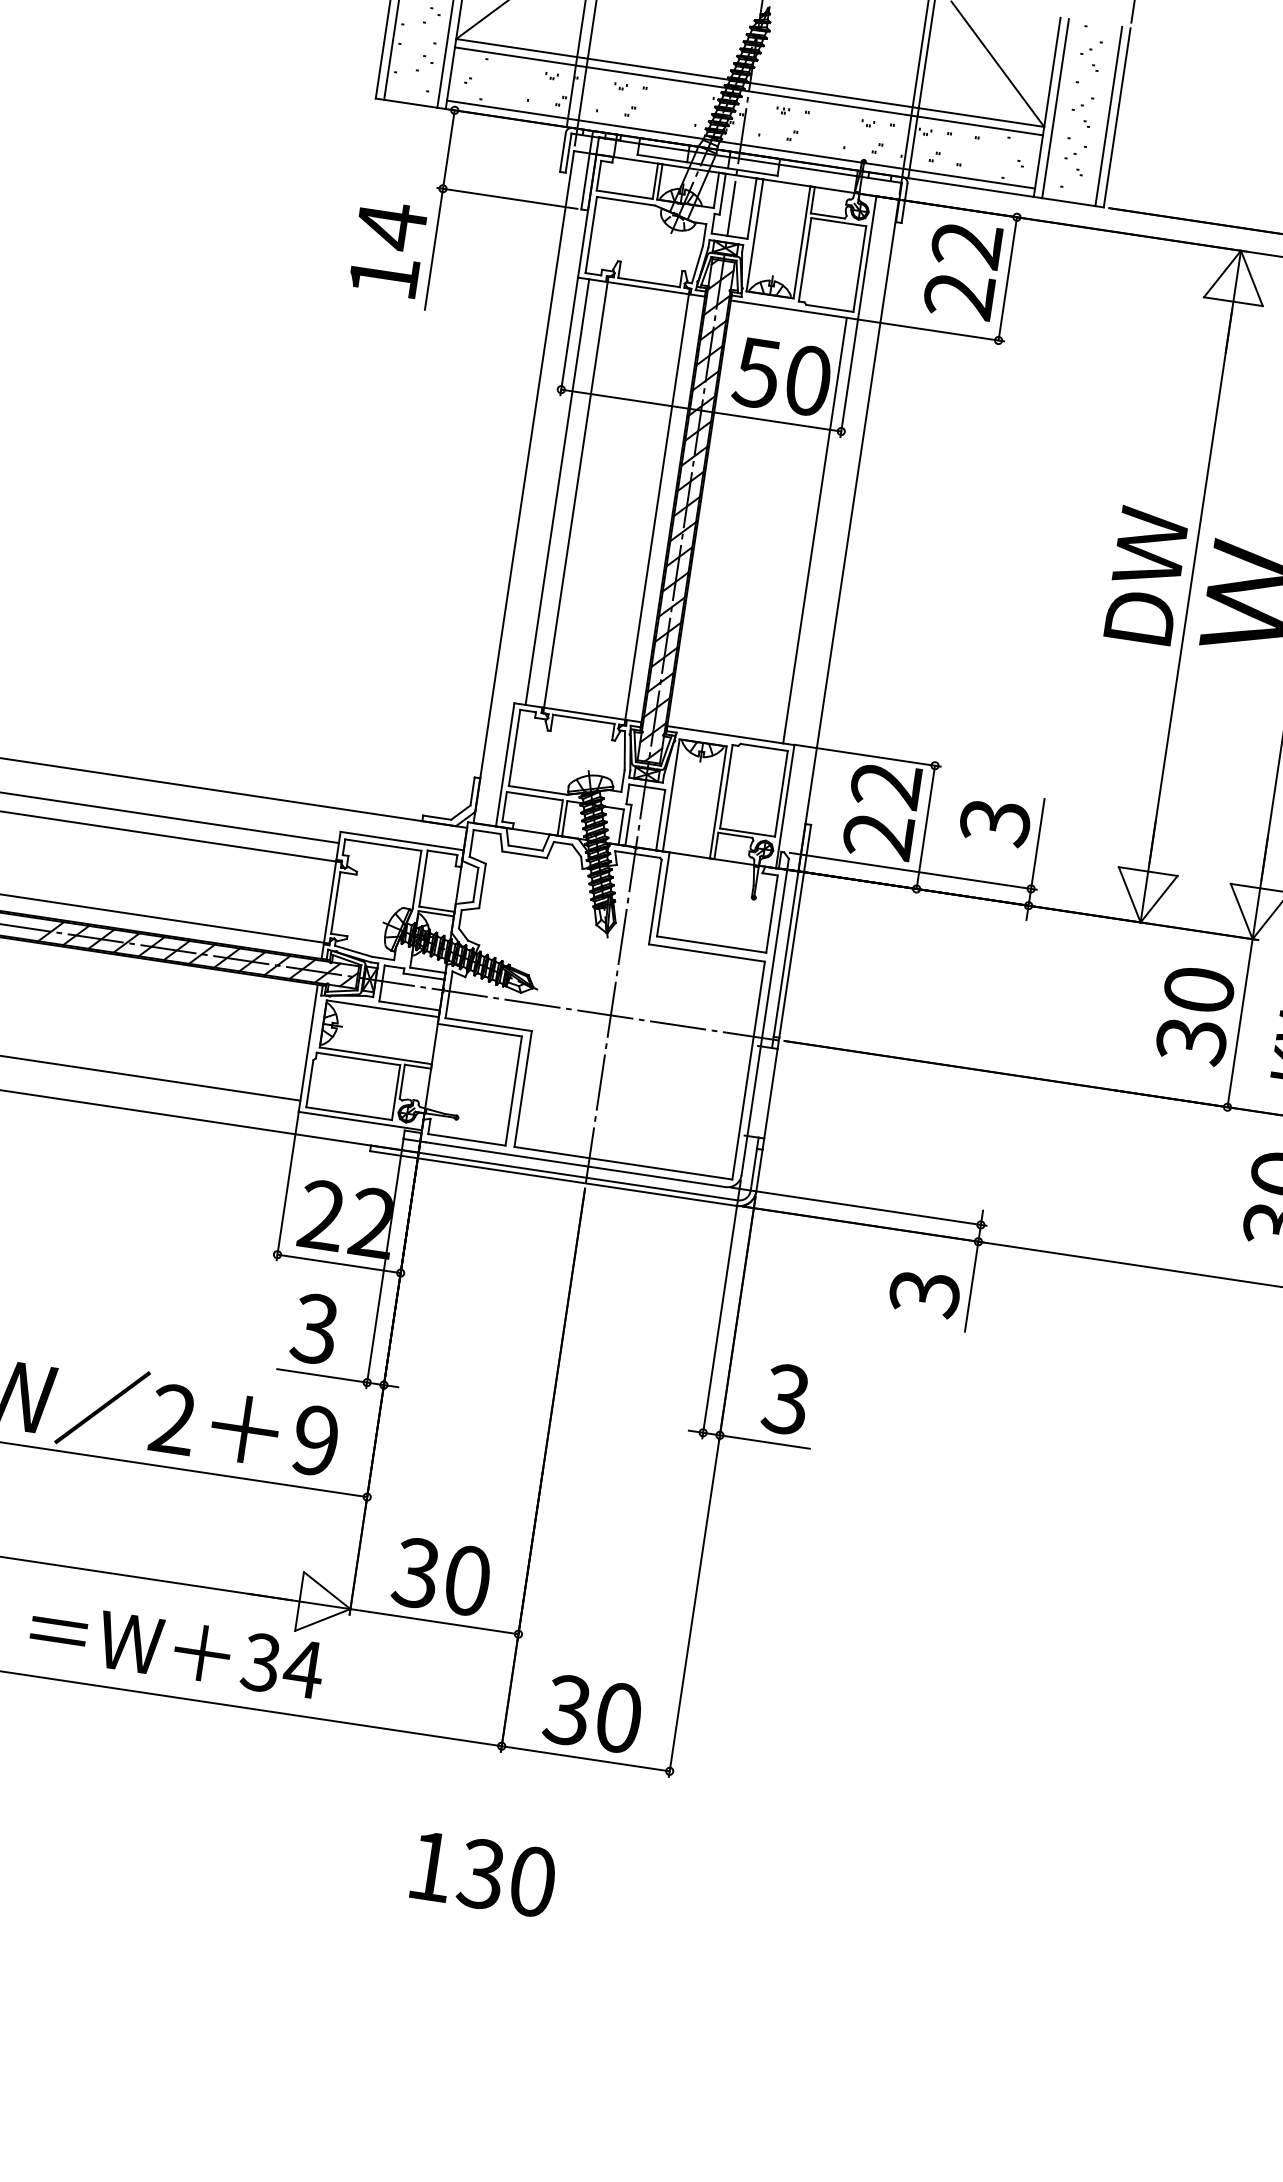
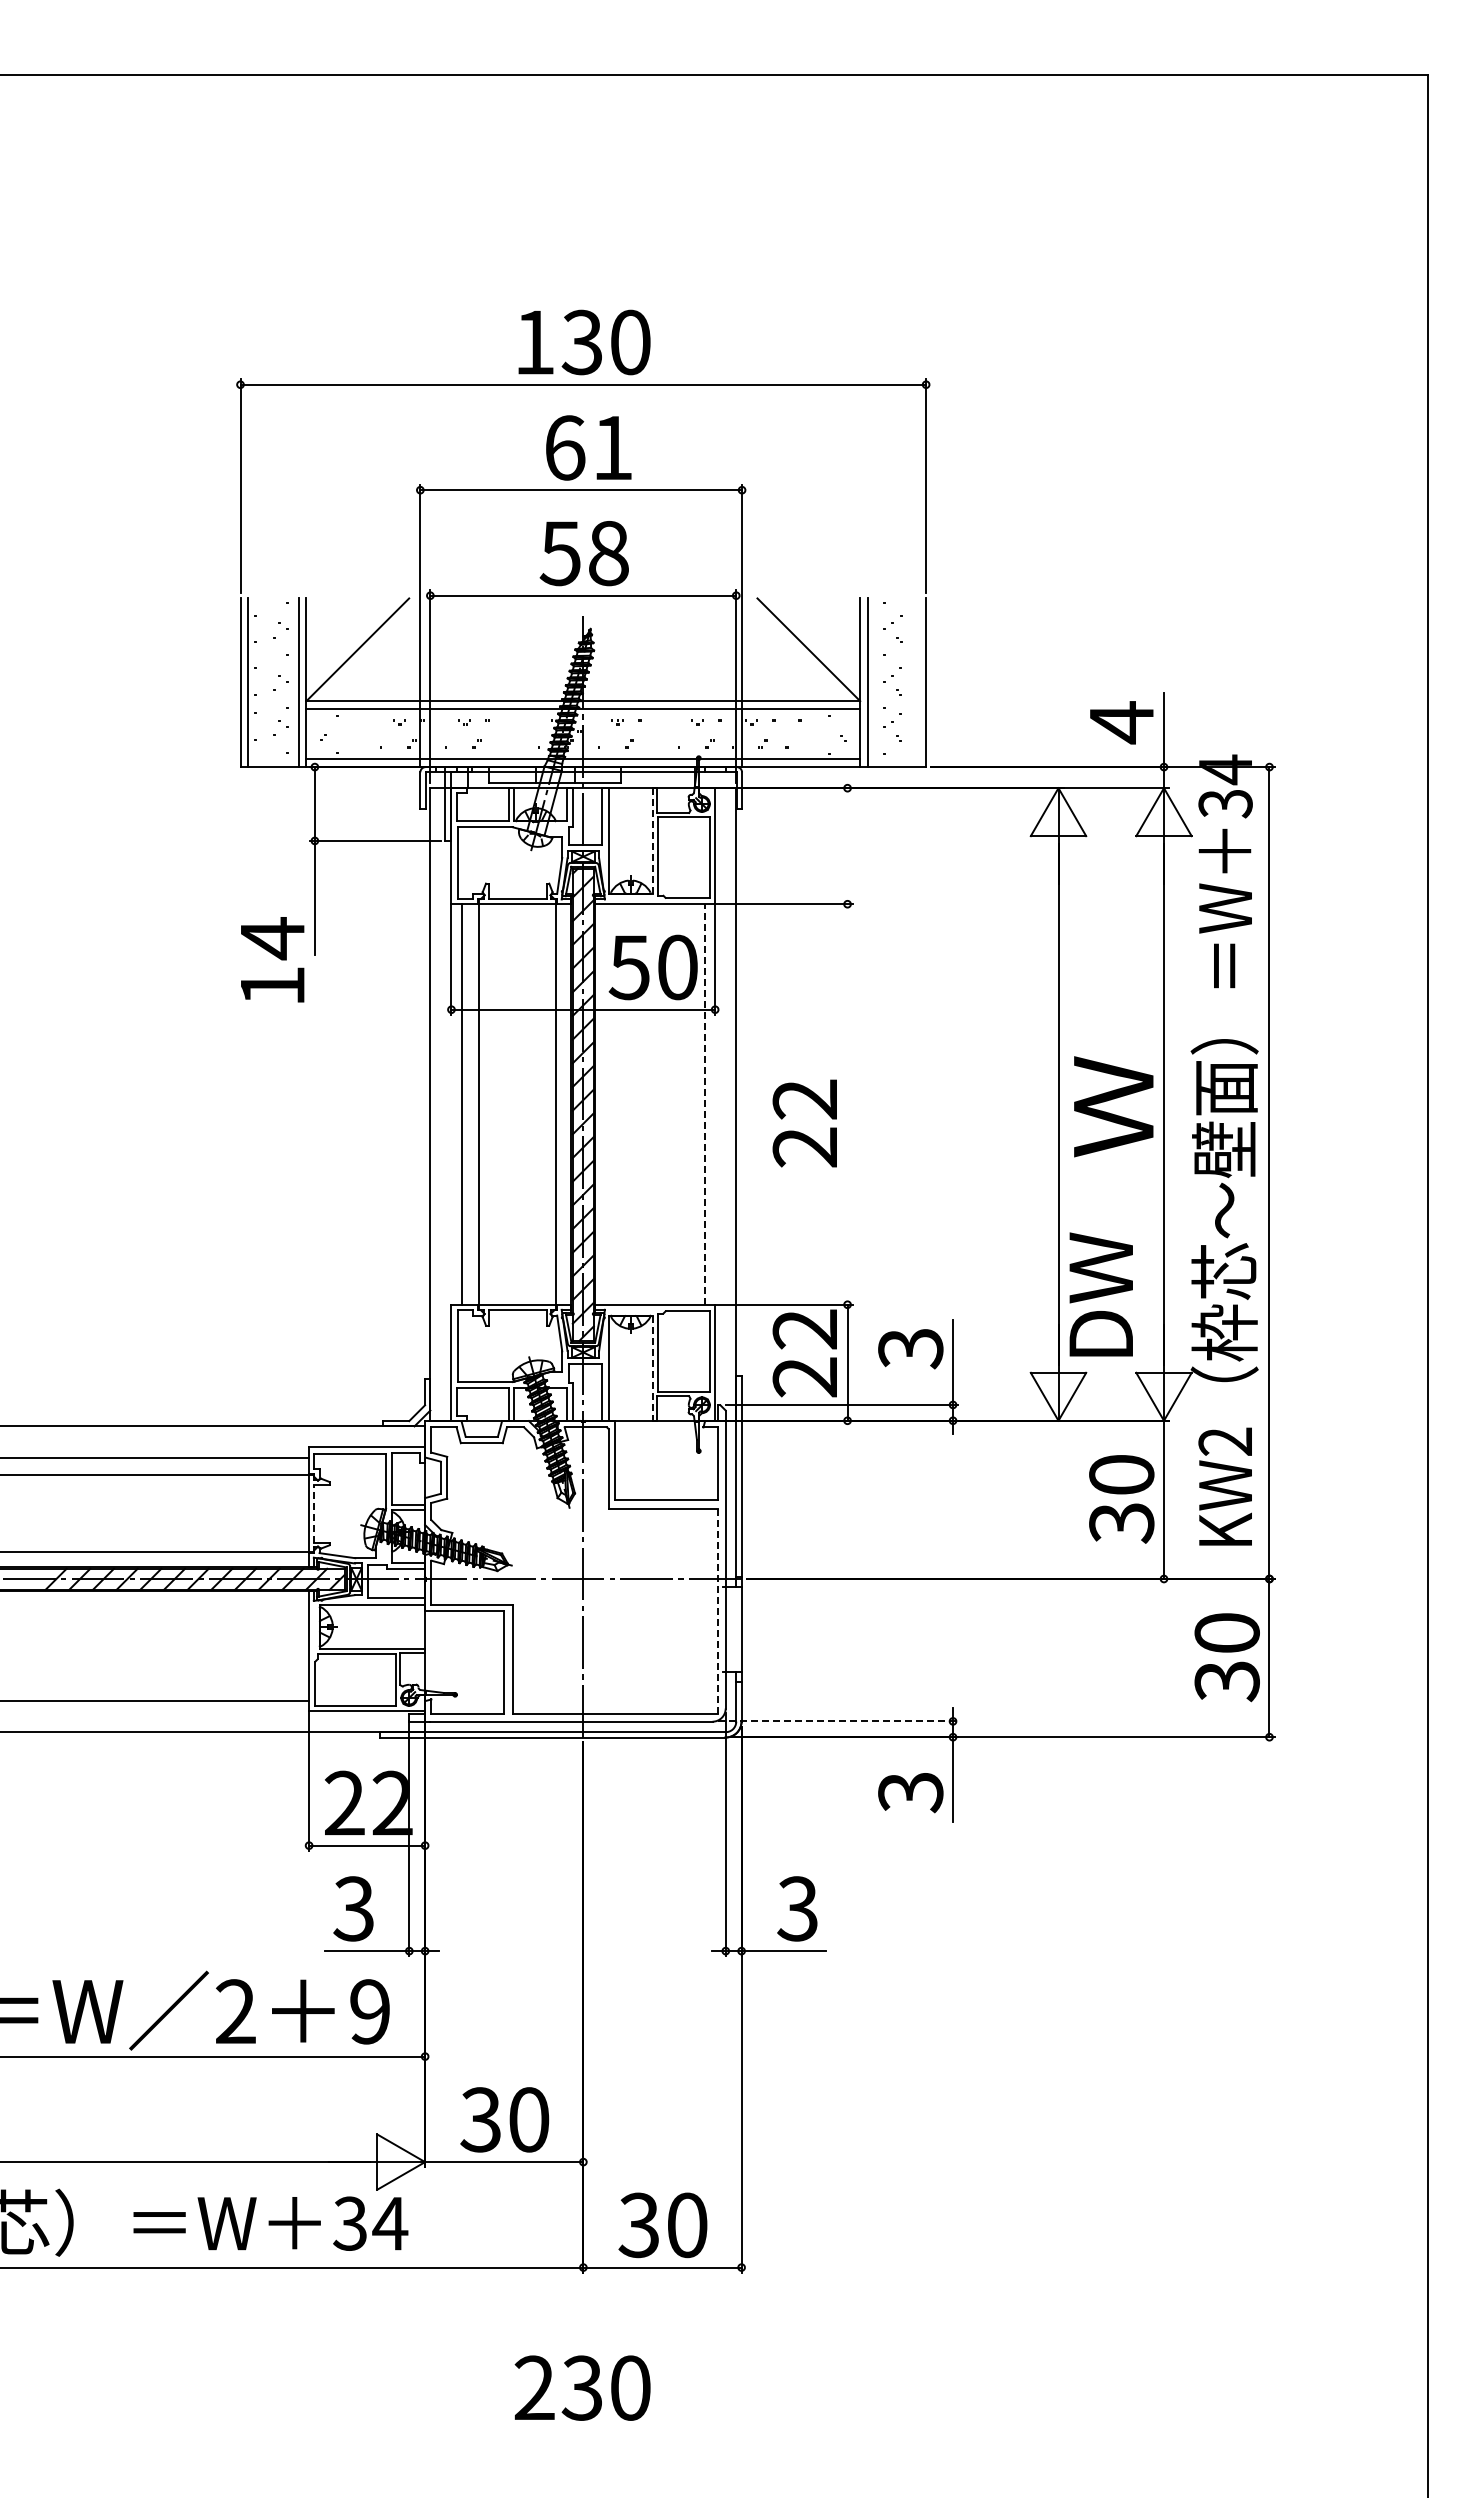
line: (1109, 116) -> (918, 682), removed
line: (801, 241) -> (652, 840), solid -> dashed
text: (388, 248) -> (272, 959), moved
text: (962, 270) -> (804, 1123), moved
line: (1007, 279) -> (847, 846), removed
line: (814, 530) -> (704, 1104), solid -> dashed
text: (1145, 575) -> (1100, 1294), moved
line: (717, 802) -> (652, 1368), solid -> dashed
line: (335, 902) -> (314, 1513), solid -> dashed
line: (748, 1070) -> (717, 1611), solid -> dashed
line: (859, 1206) -> (838, 1721), solid -> dashed
text: (430, 1865) -> (534, 2387), 130 -> 230

